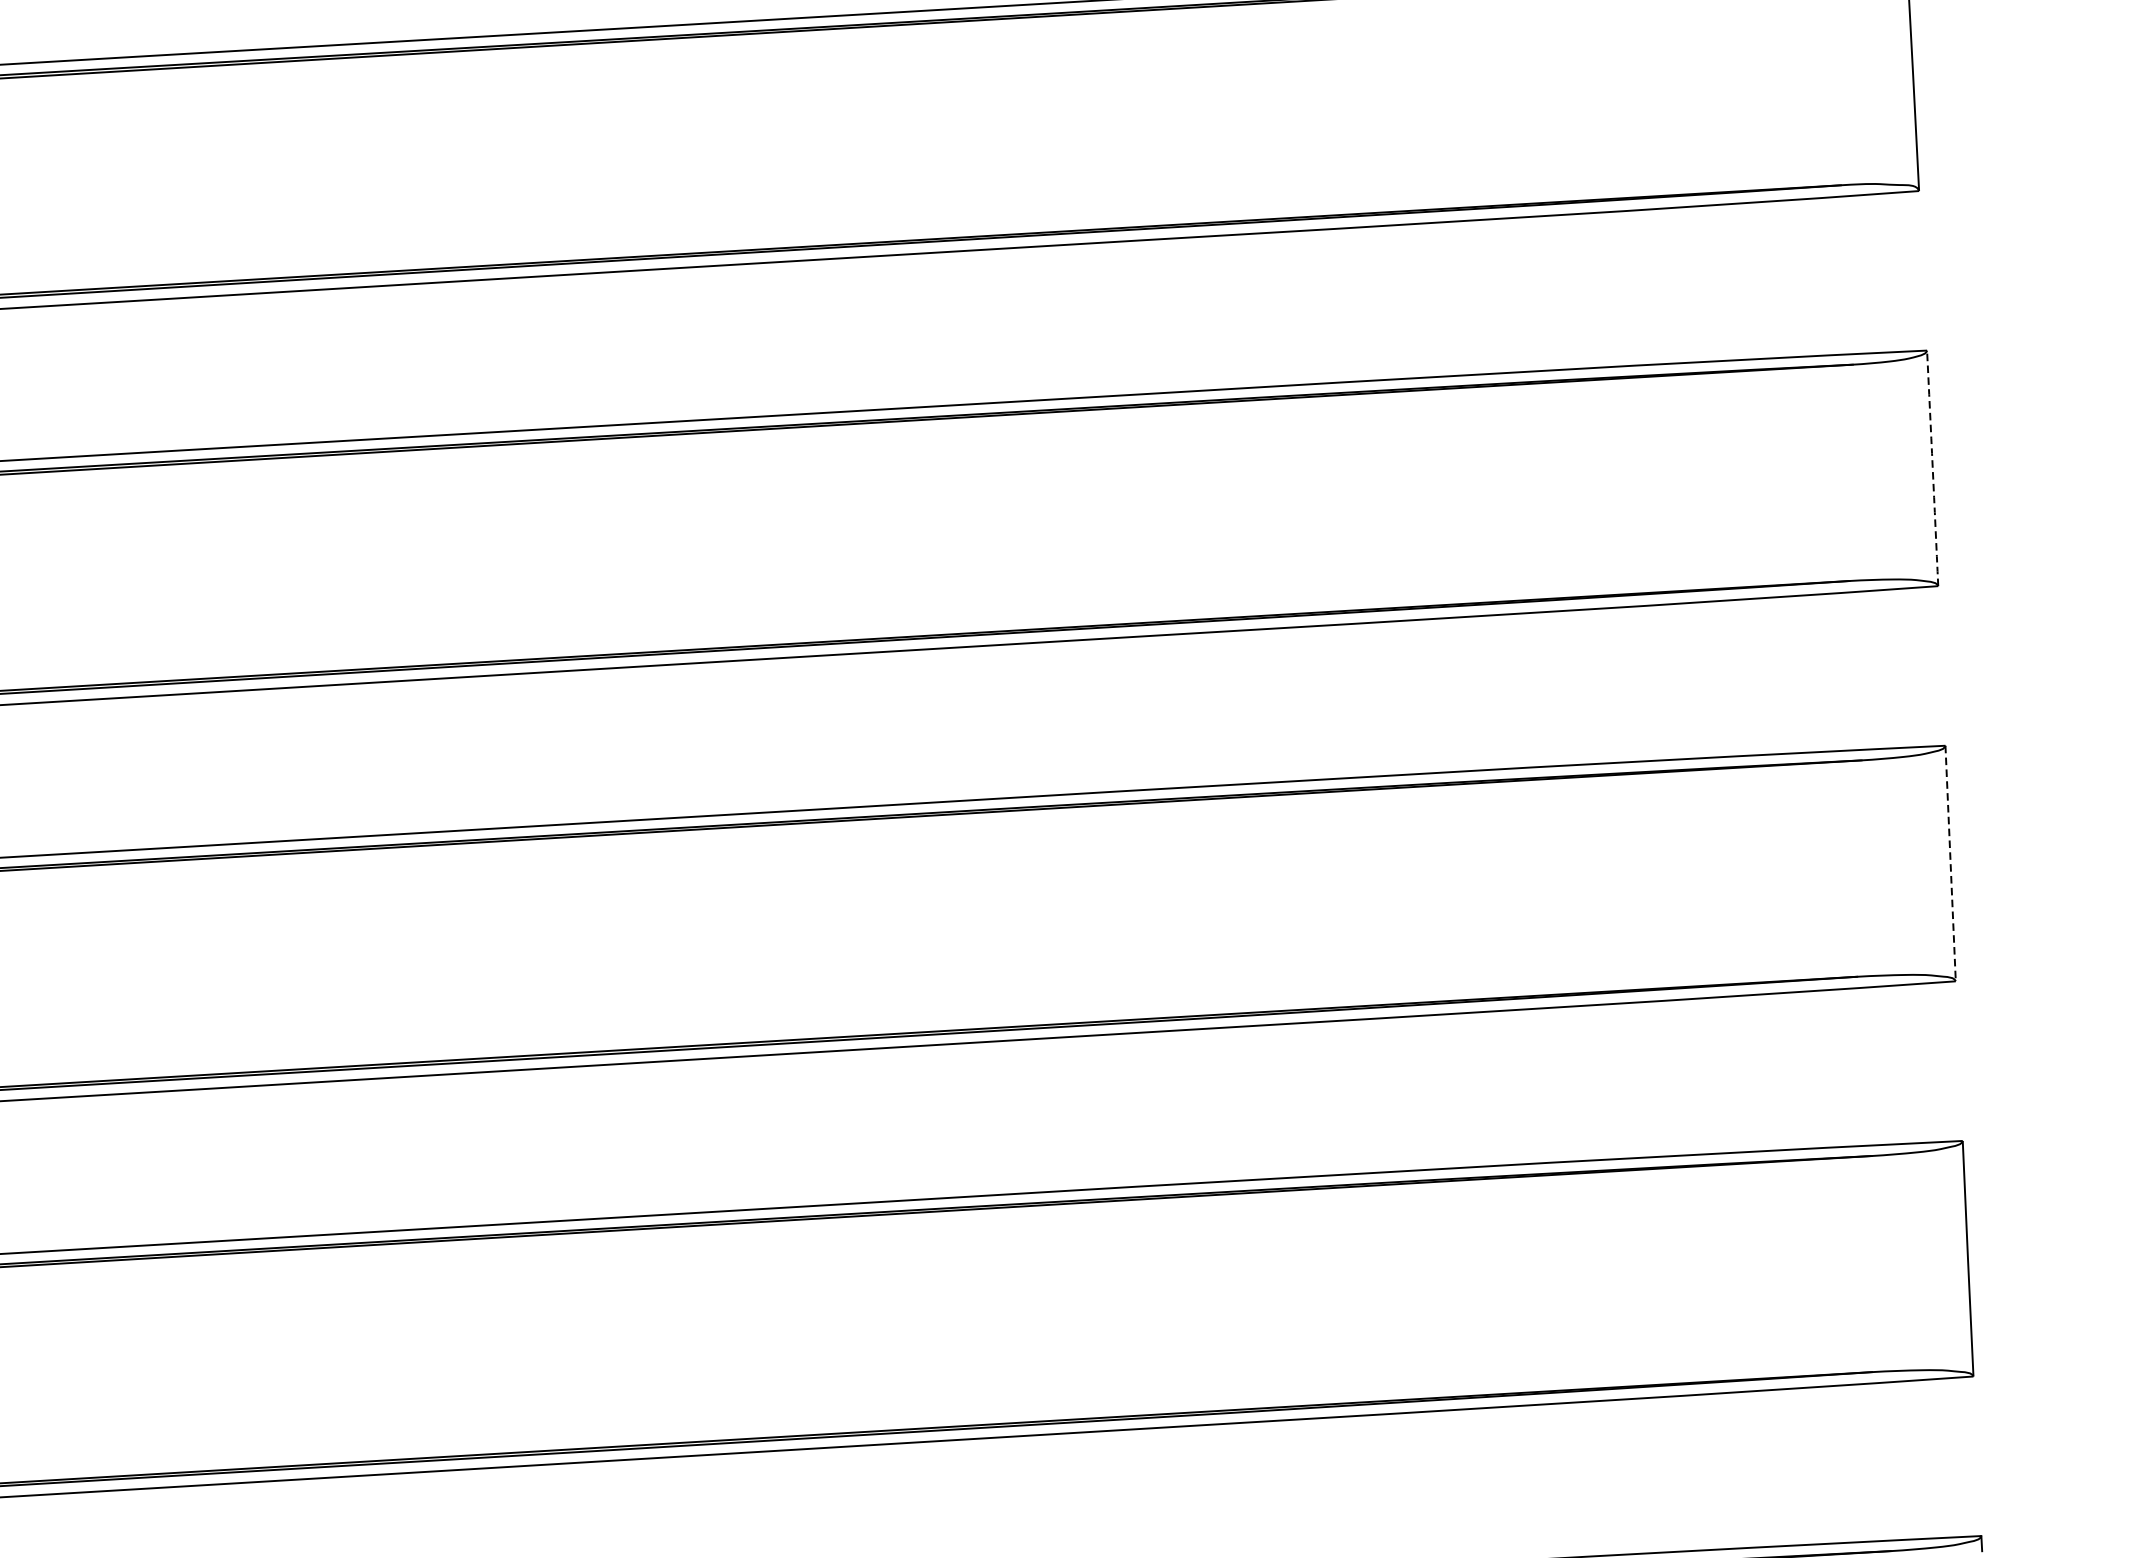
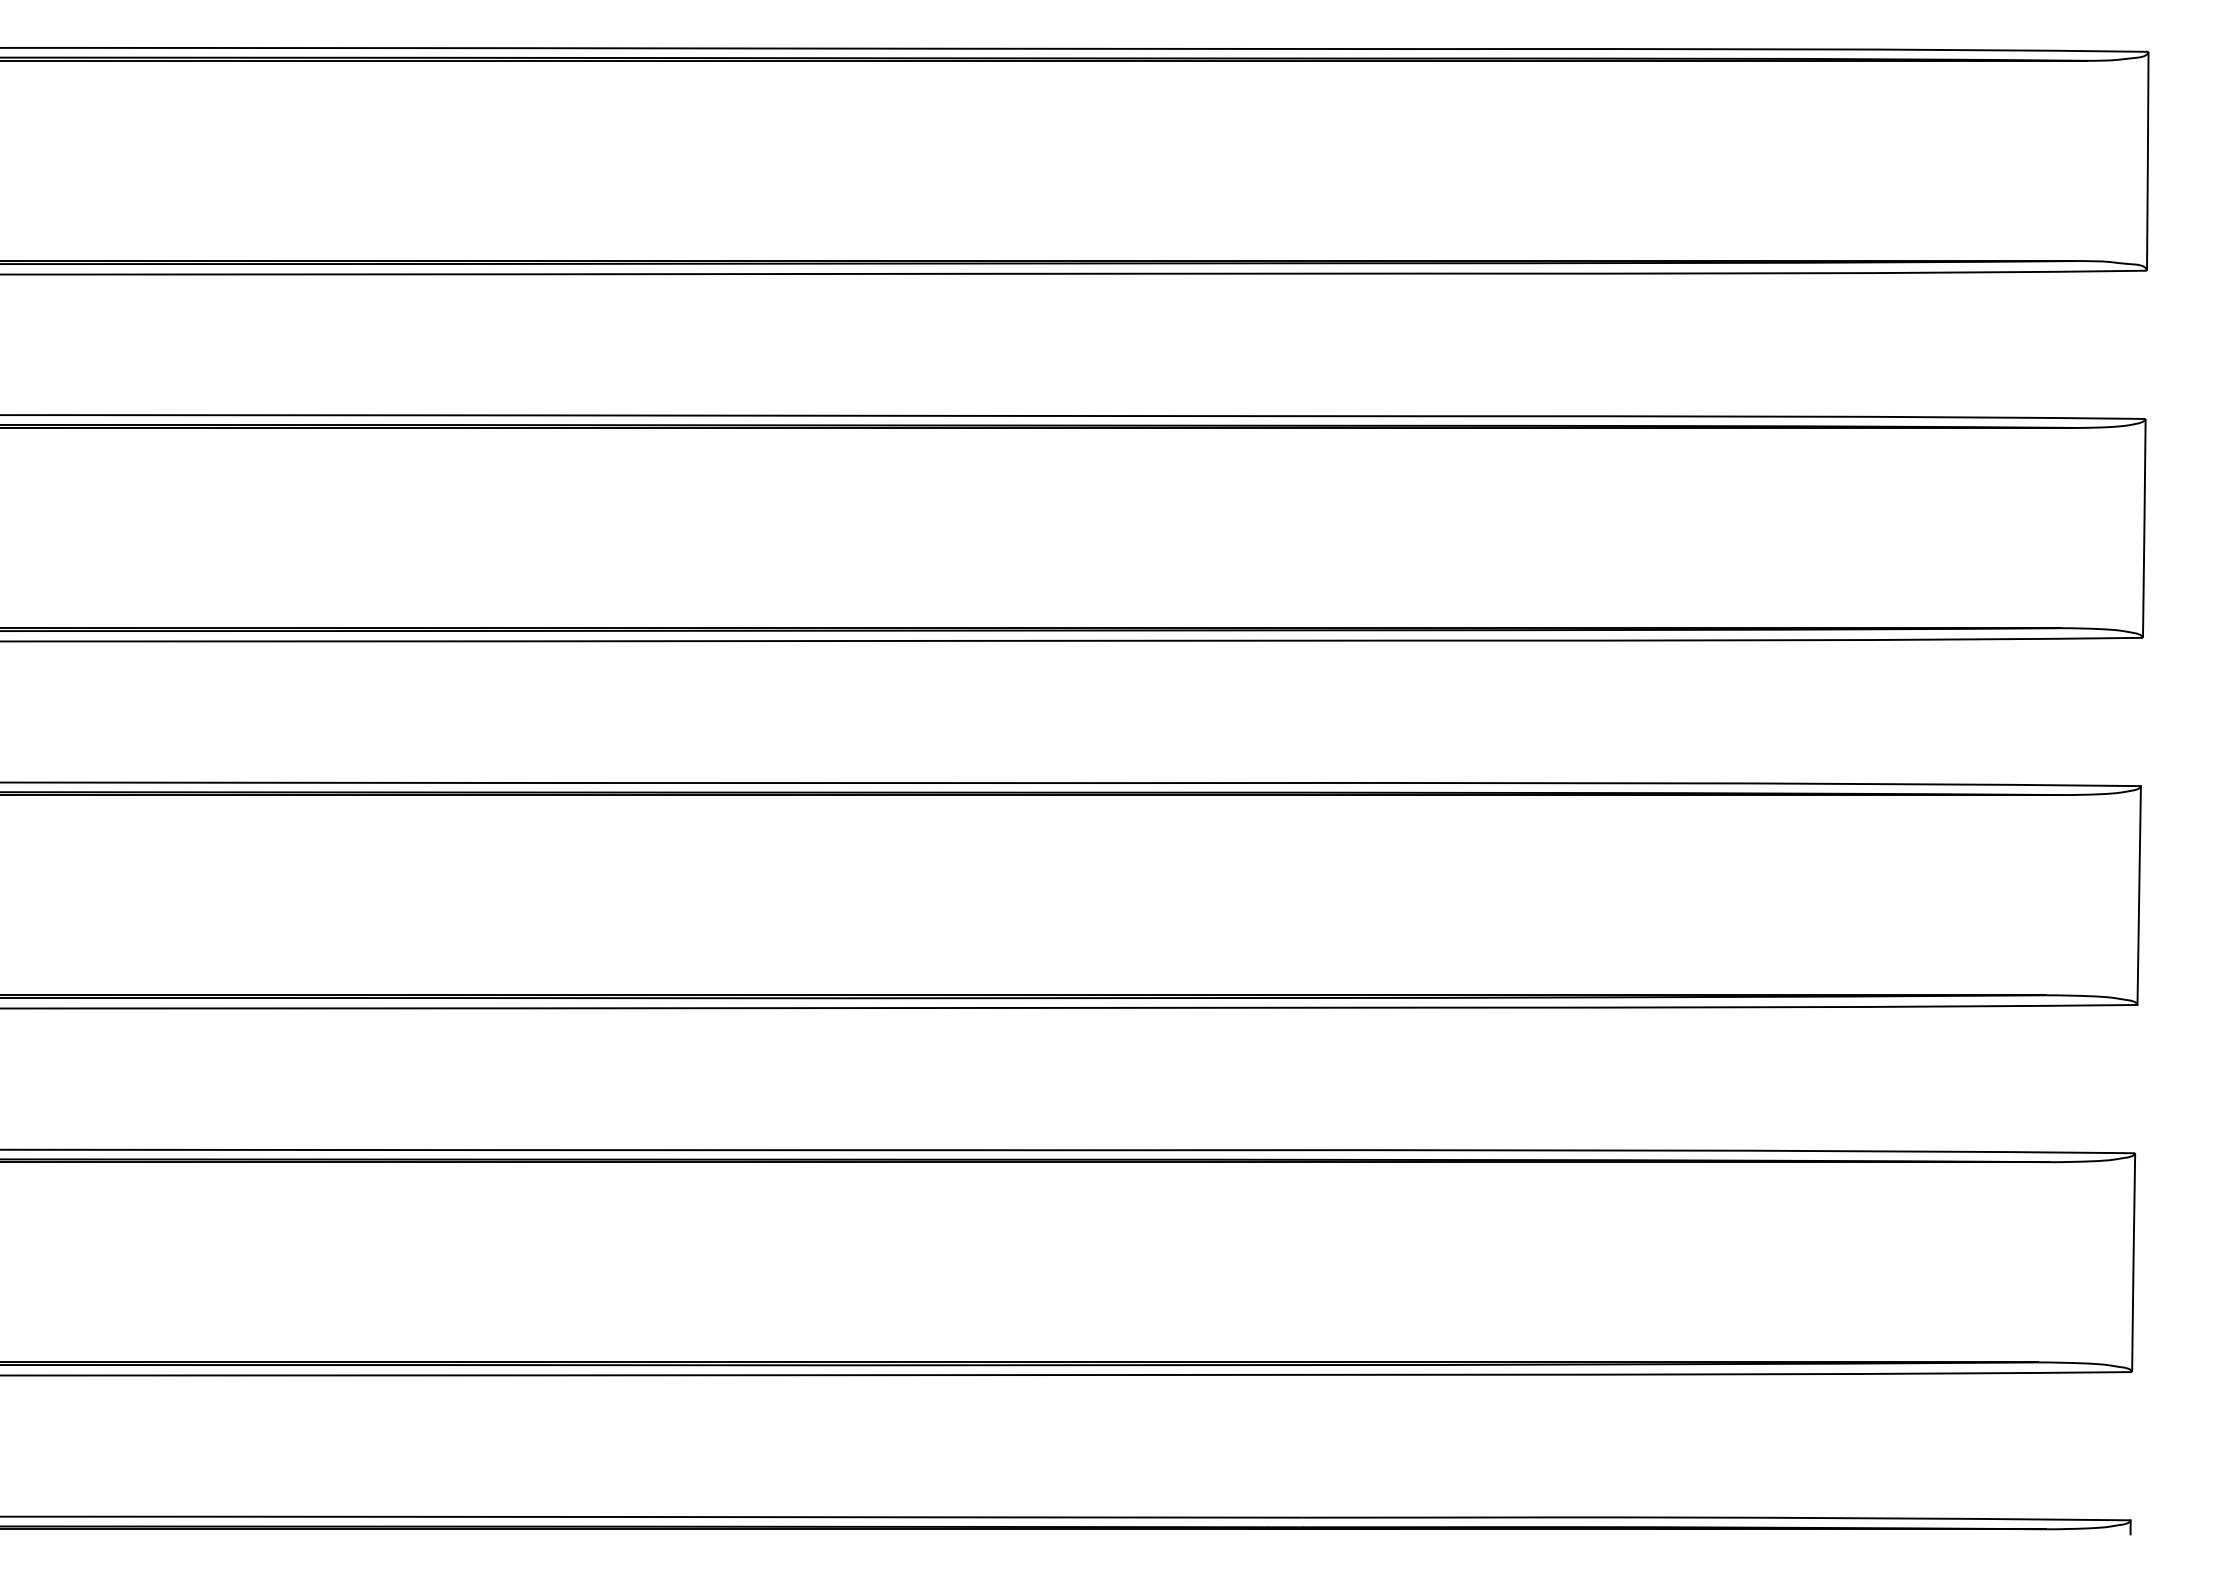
arc: (1932, 468) -> (2144, 528), dashed -> solid
line: (1951, 864) -> (2139, 896), dashed -> solid

